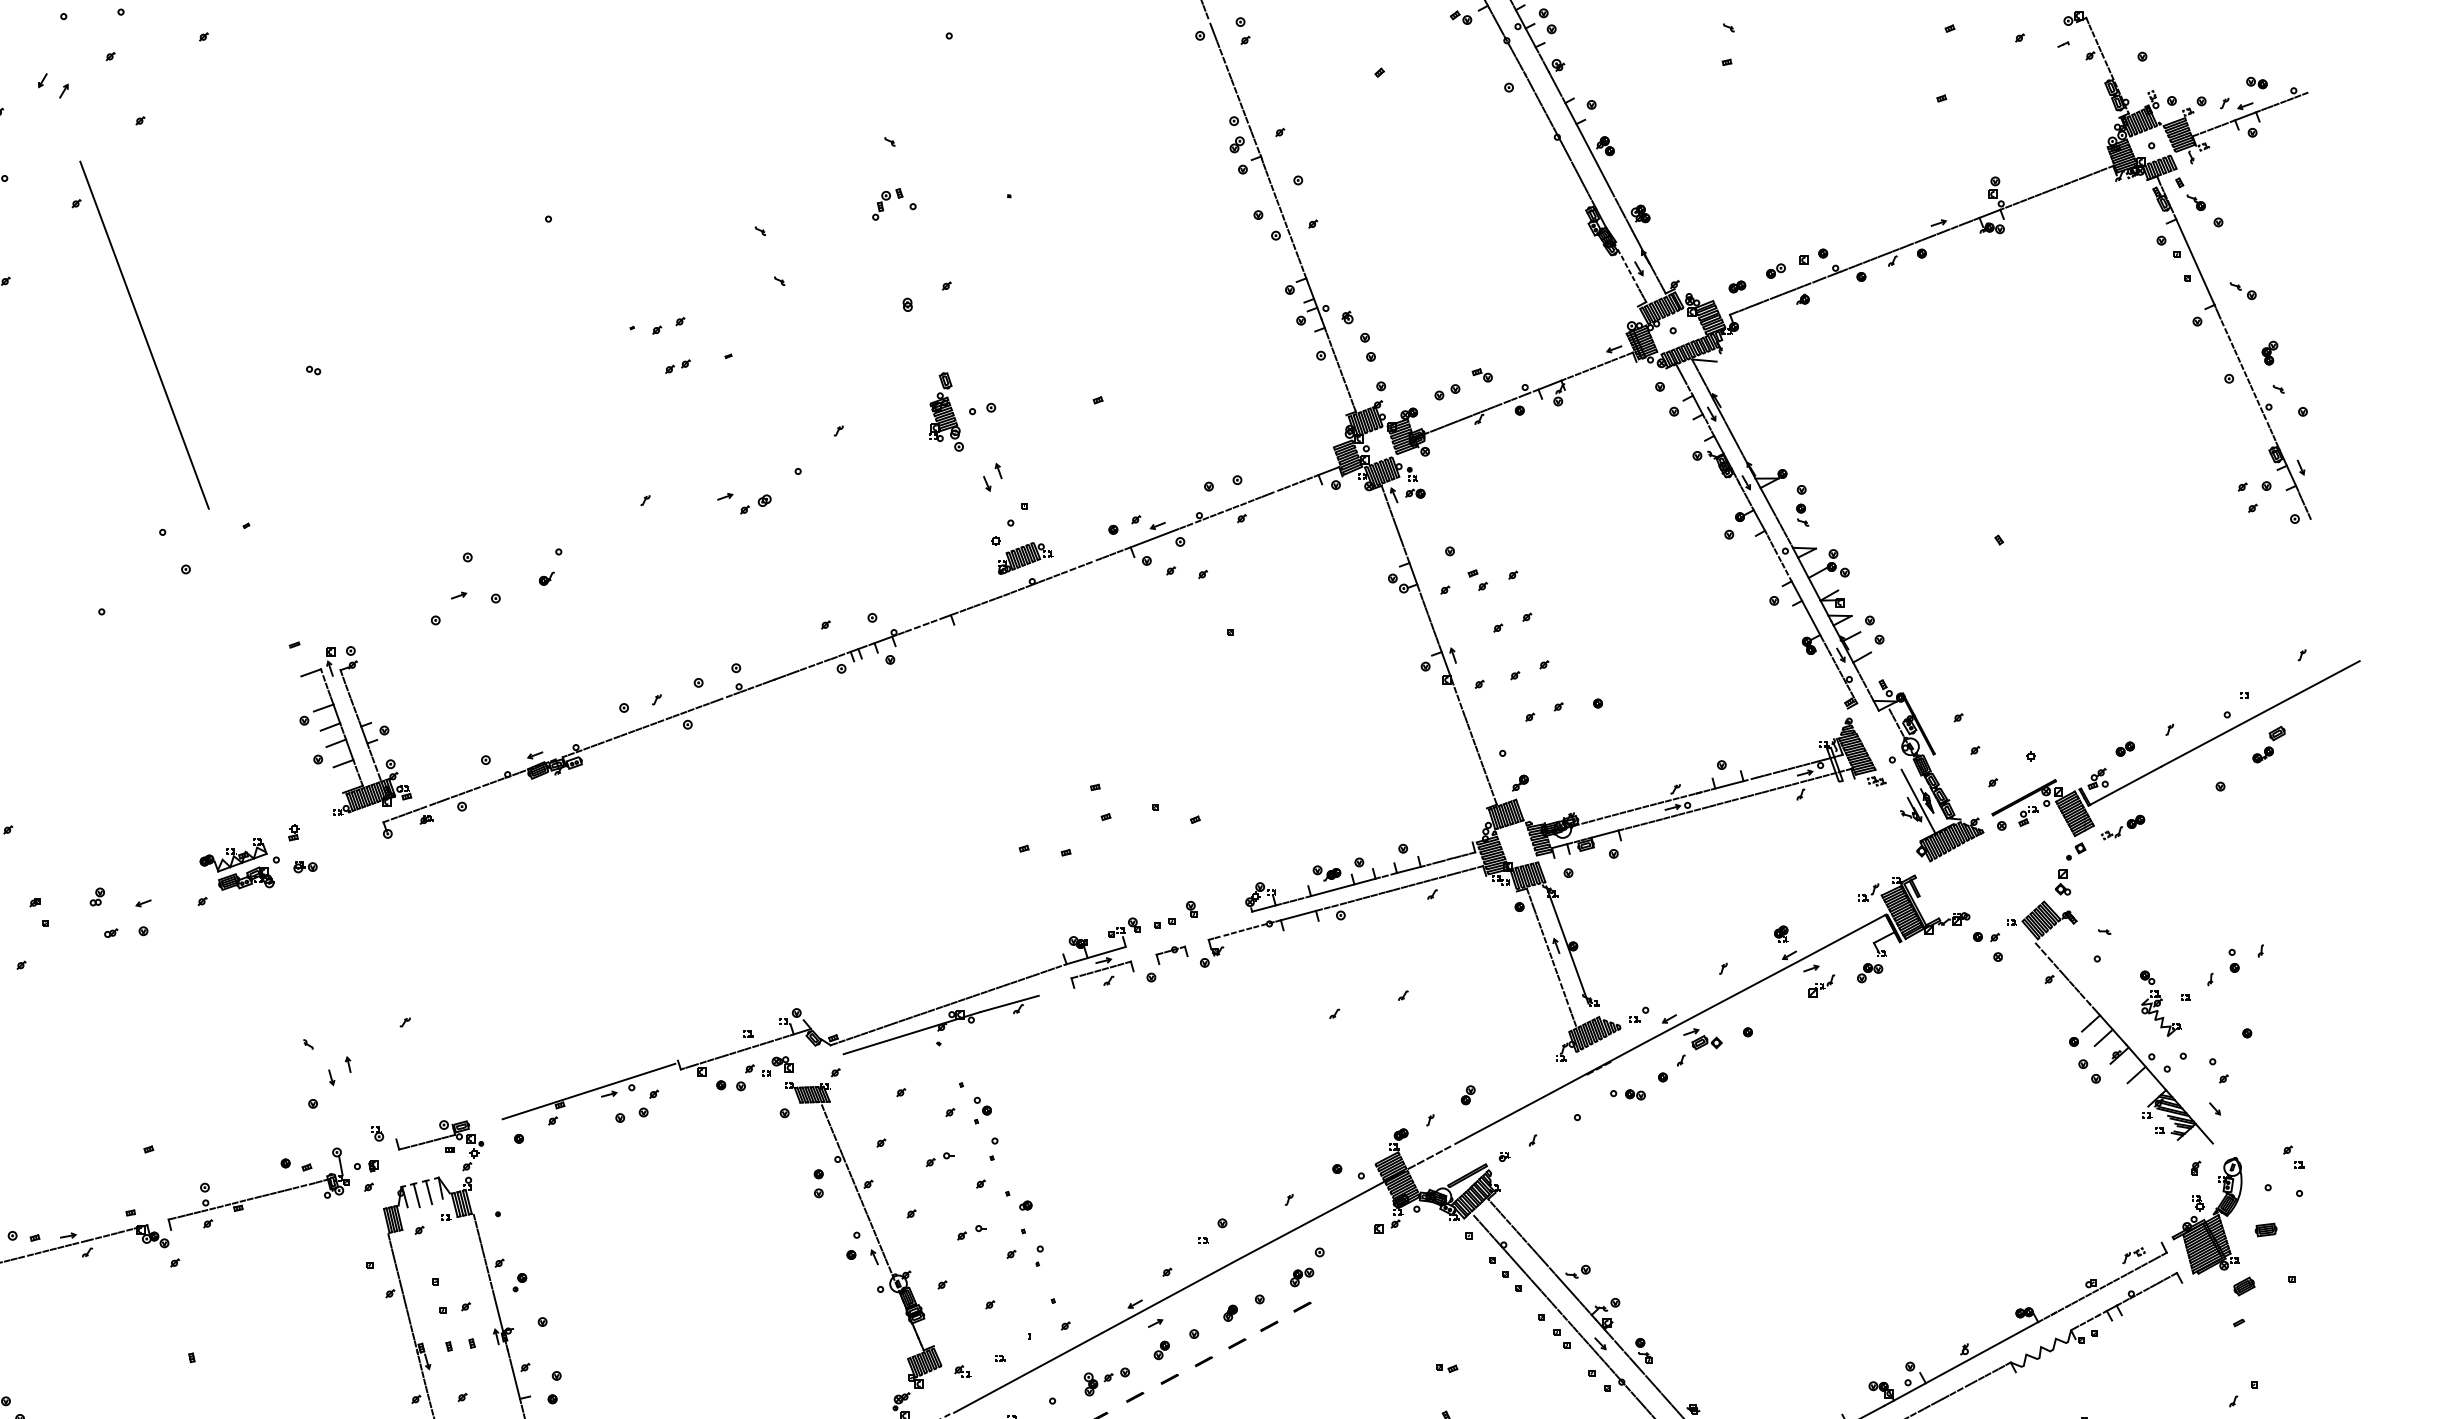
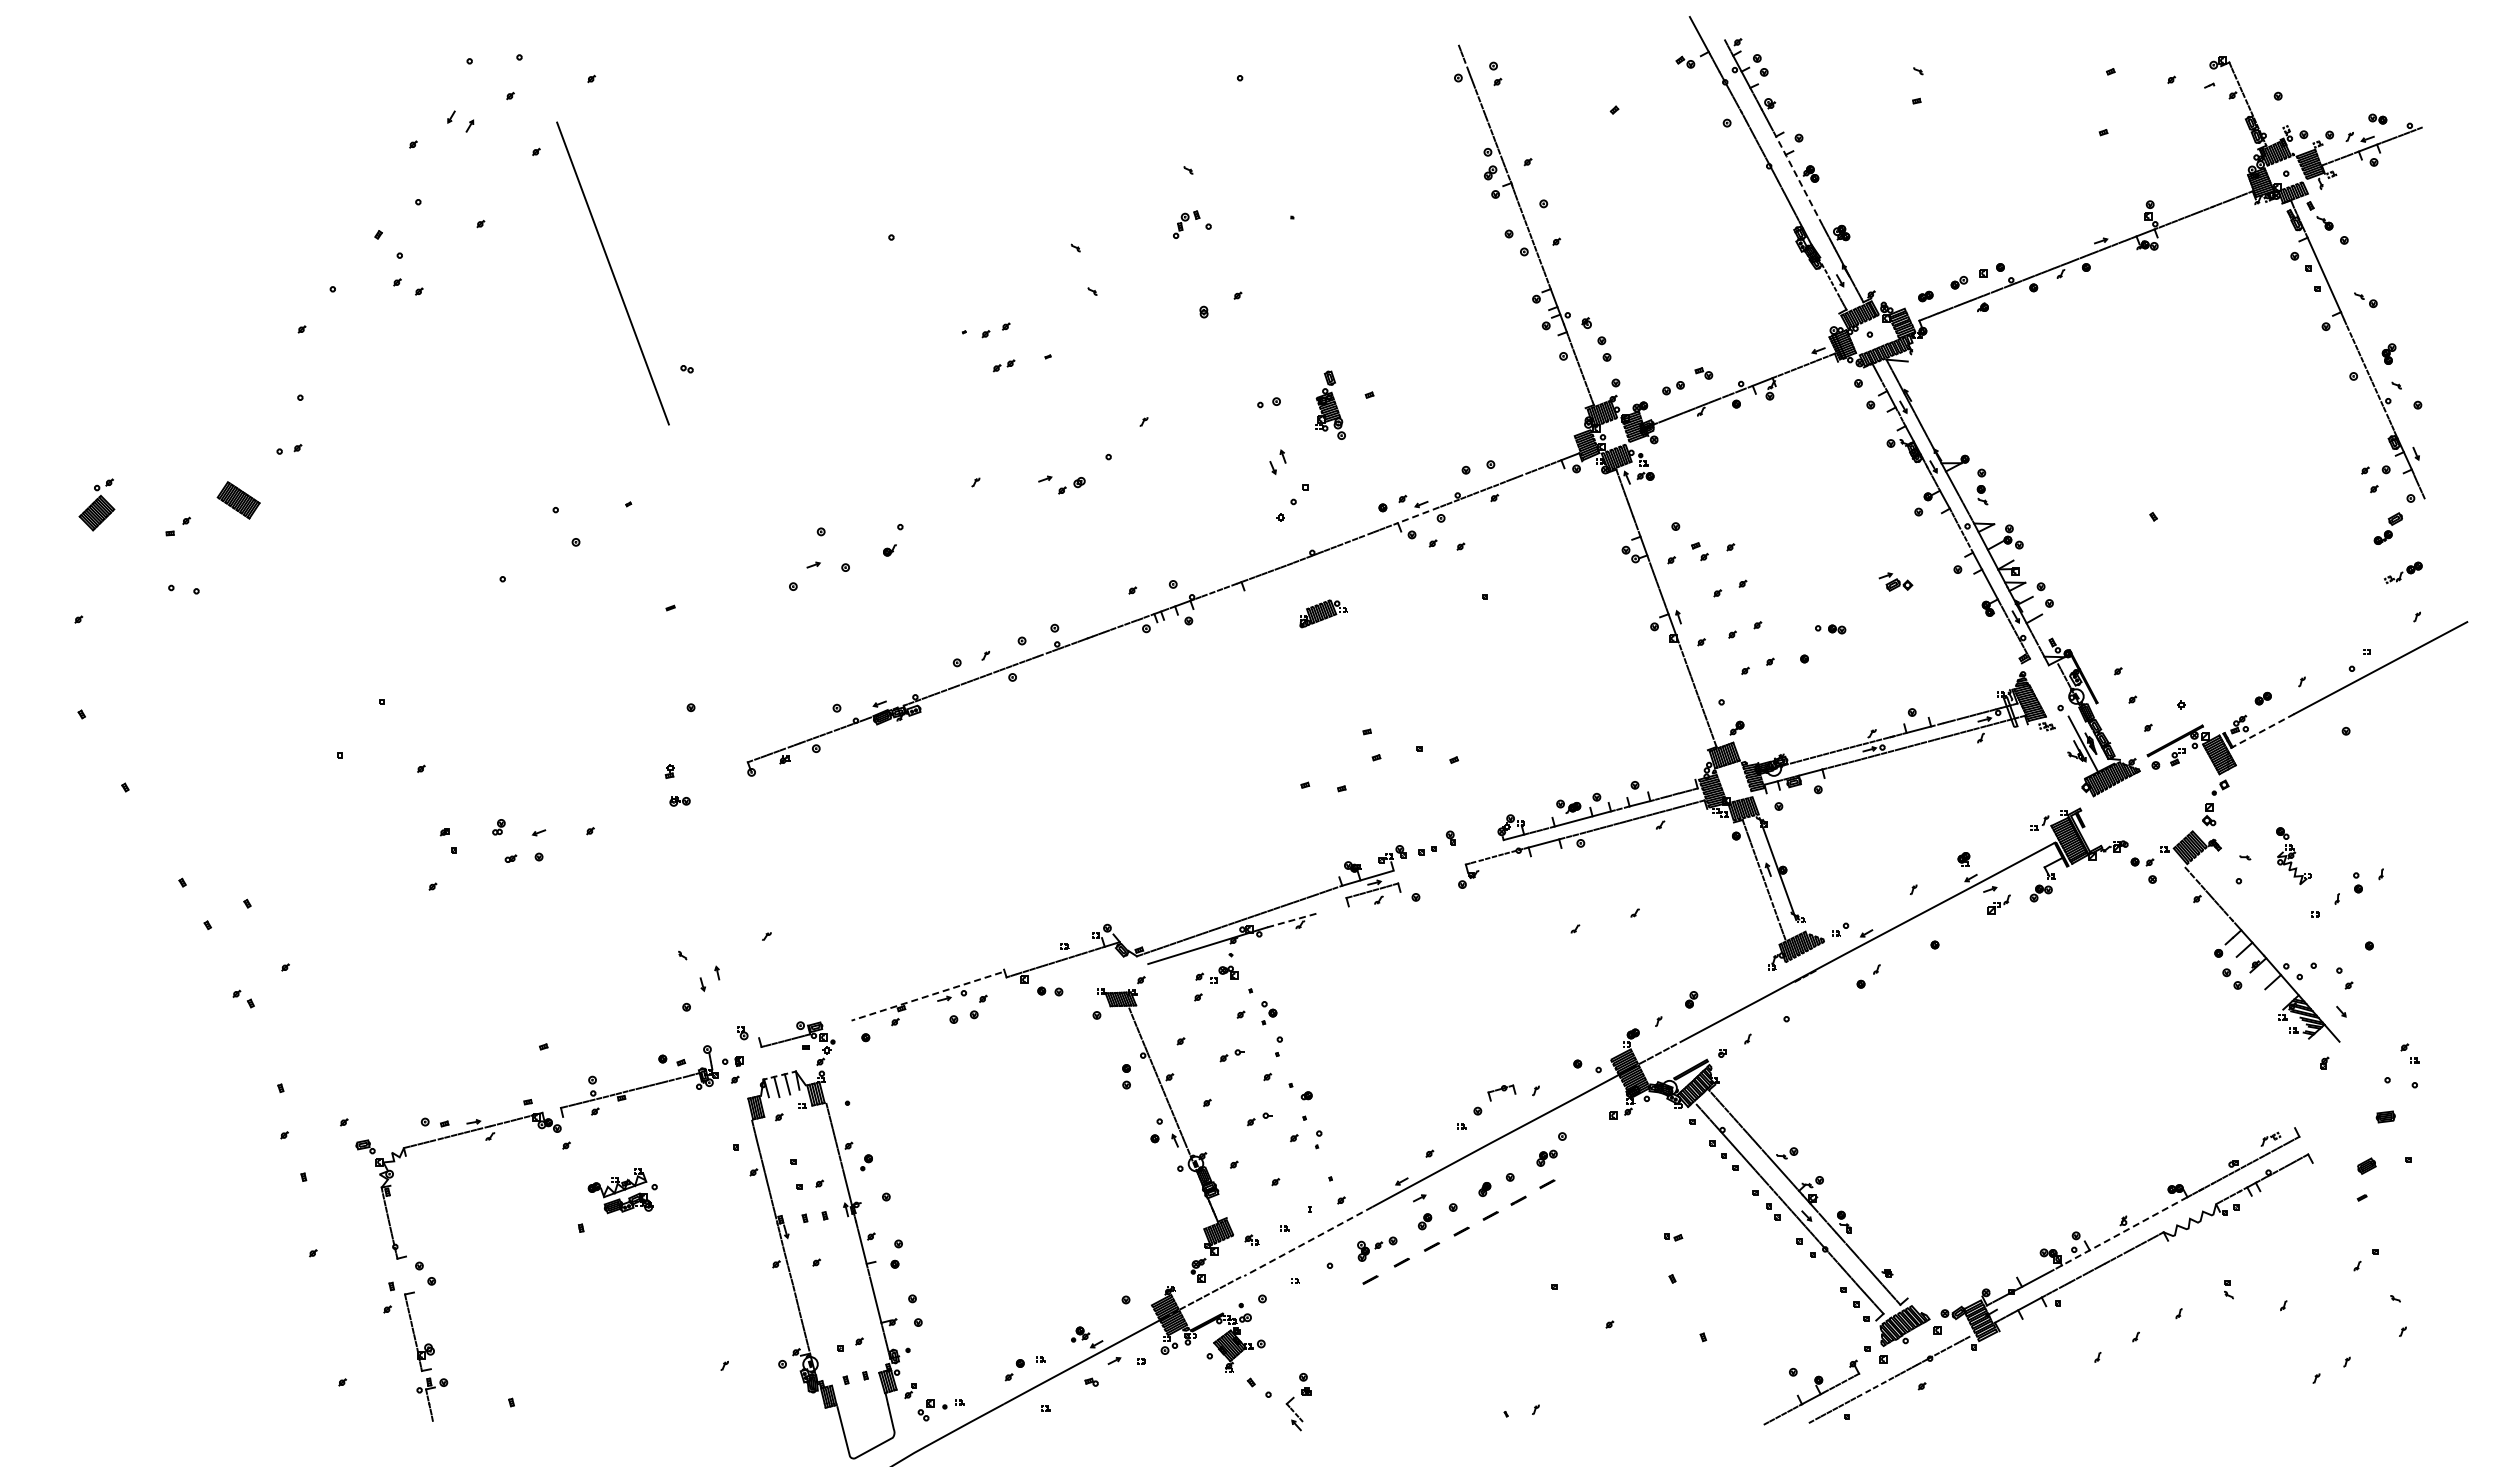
line: (1588, 147) -> (1796, 175), solid -> dashed
line: (143, 335) -> (612, 273), moved
part: (946, 411) -> (1330, 404), moved
line: (1152, 539) -> (1416, 516), solid -> dashed
part: (1025, 558) -> (1323, 613), moved
part: (355, 730) -> (723, 682), removed
part: (2268, 744) -> (2387, 528), moved
line: (2125, 785) -> (2263, 730), solid -> dashed
part: (2123, 827) -> (2403, 572), moved
part: (239, 865) -> (622, 1191), moved
part: (1171, 954) -> (1501, 1092), moved
line: (1010, 1004) -> (1293, 920), solid -> dashed
part: (2160, 1004) -> (2293, 856), moved
part: (1702, 1038) -> (1895, 581), moved
part: (769, 1066) -> (1216, 974), moved
line: (588, 1091) -> (926, 996), solid -> dashed
part: (1627, 1094) -> (1830, 629), moved
part: (2207, 1215) -> (2334, 1104), removed
line: (1961, 1363) -> (2120, 1233), solid -> dashed
line: (1027, 1373) -> (1308, 1241), solid -> dashed

